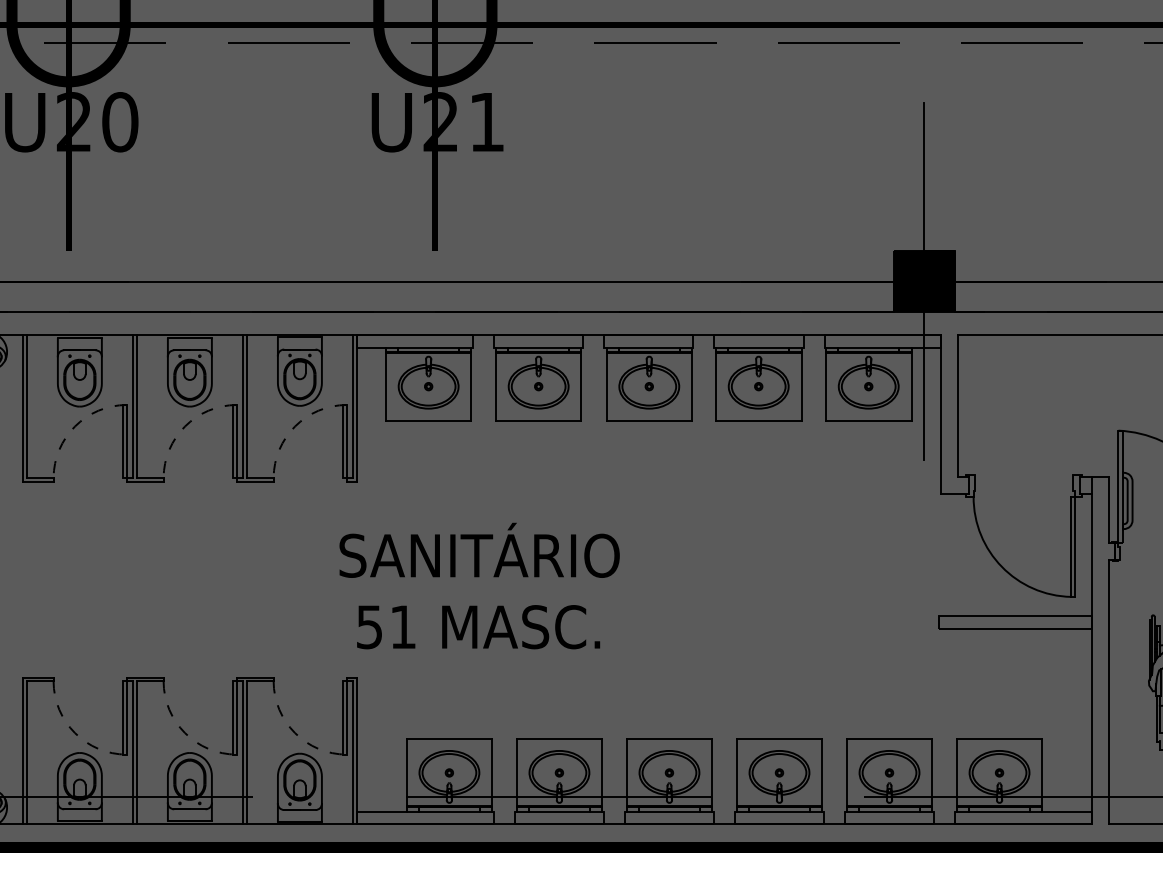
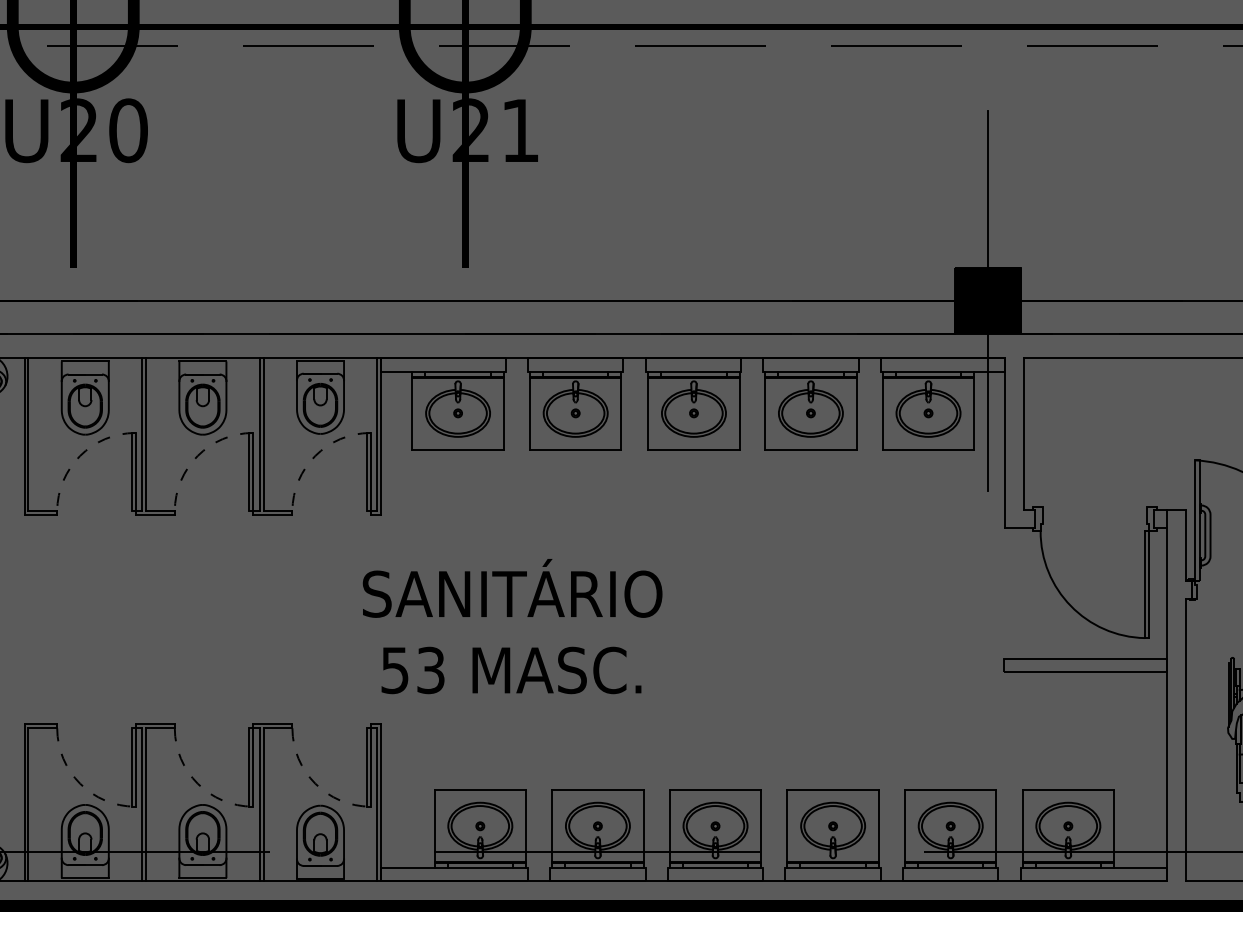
text: (402, 627) -> (430, 670), 51 -> 53

